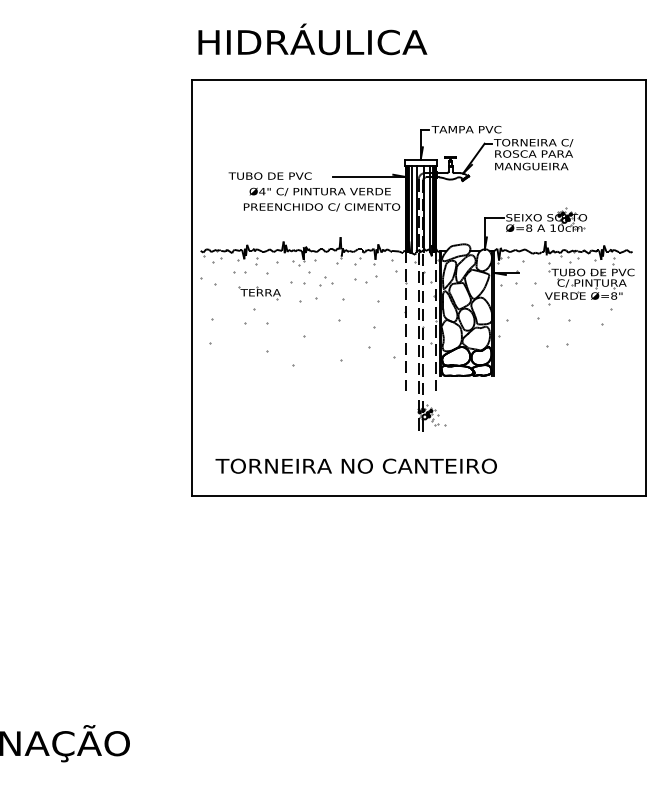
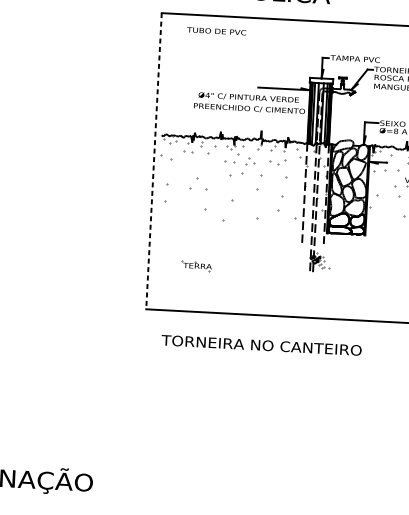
text: (269, 175) -> (216, 30), moved
line: (191, 288) -> (153, 161), solid -> dashed
part: (259, 293) -> (196, 266), moved
text: (355, 465) -> (261, 344), moved

